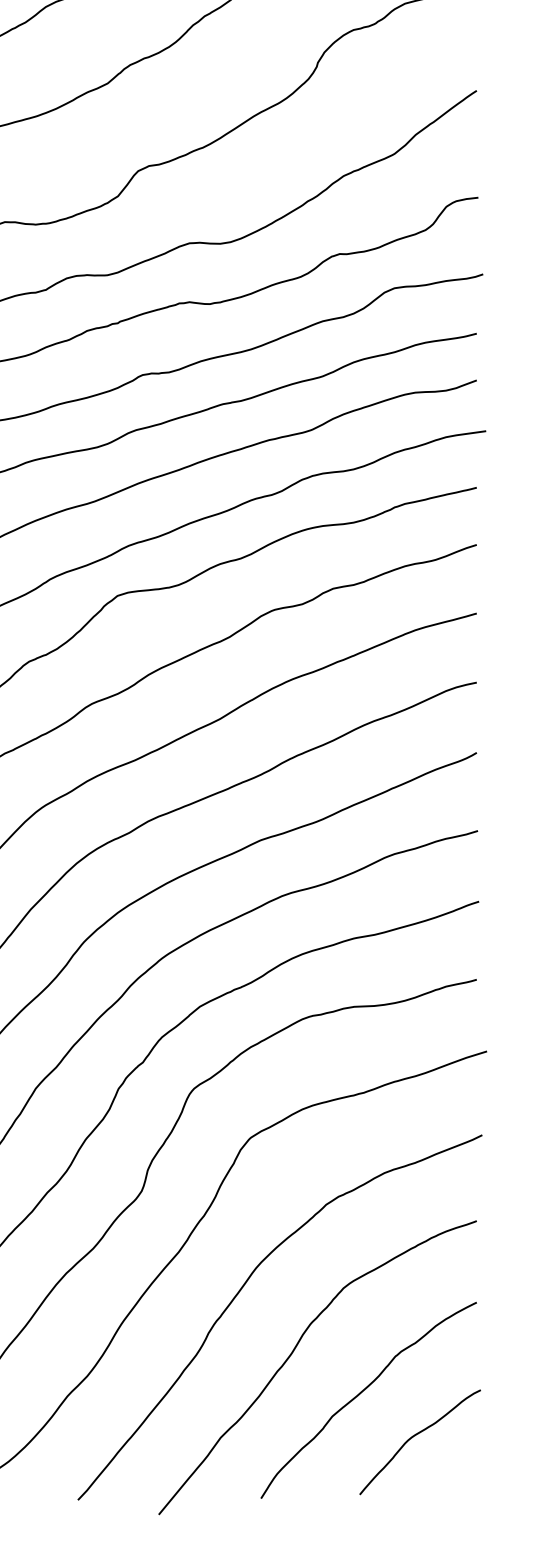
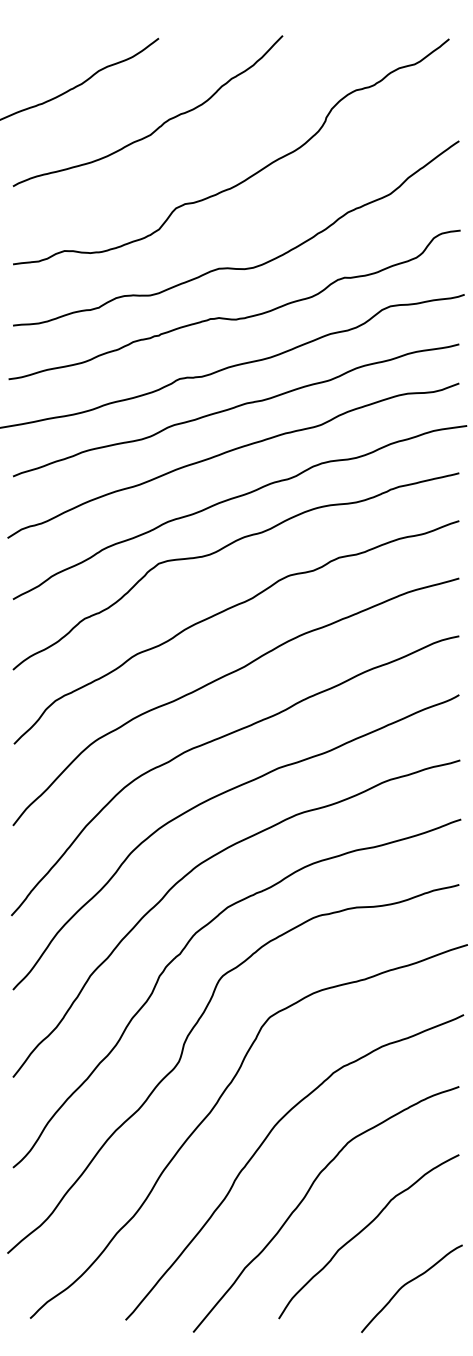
curve: (414, 1437) -> (407, 1284), moved

